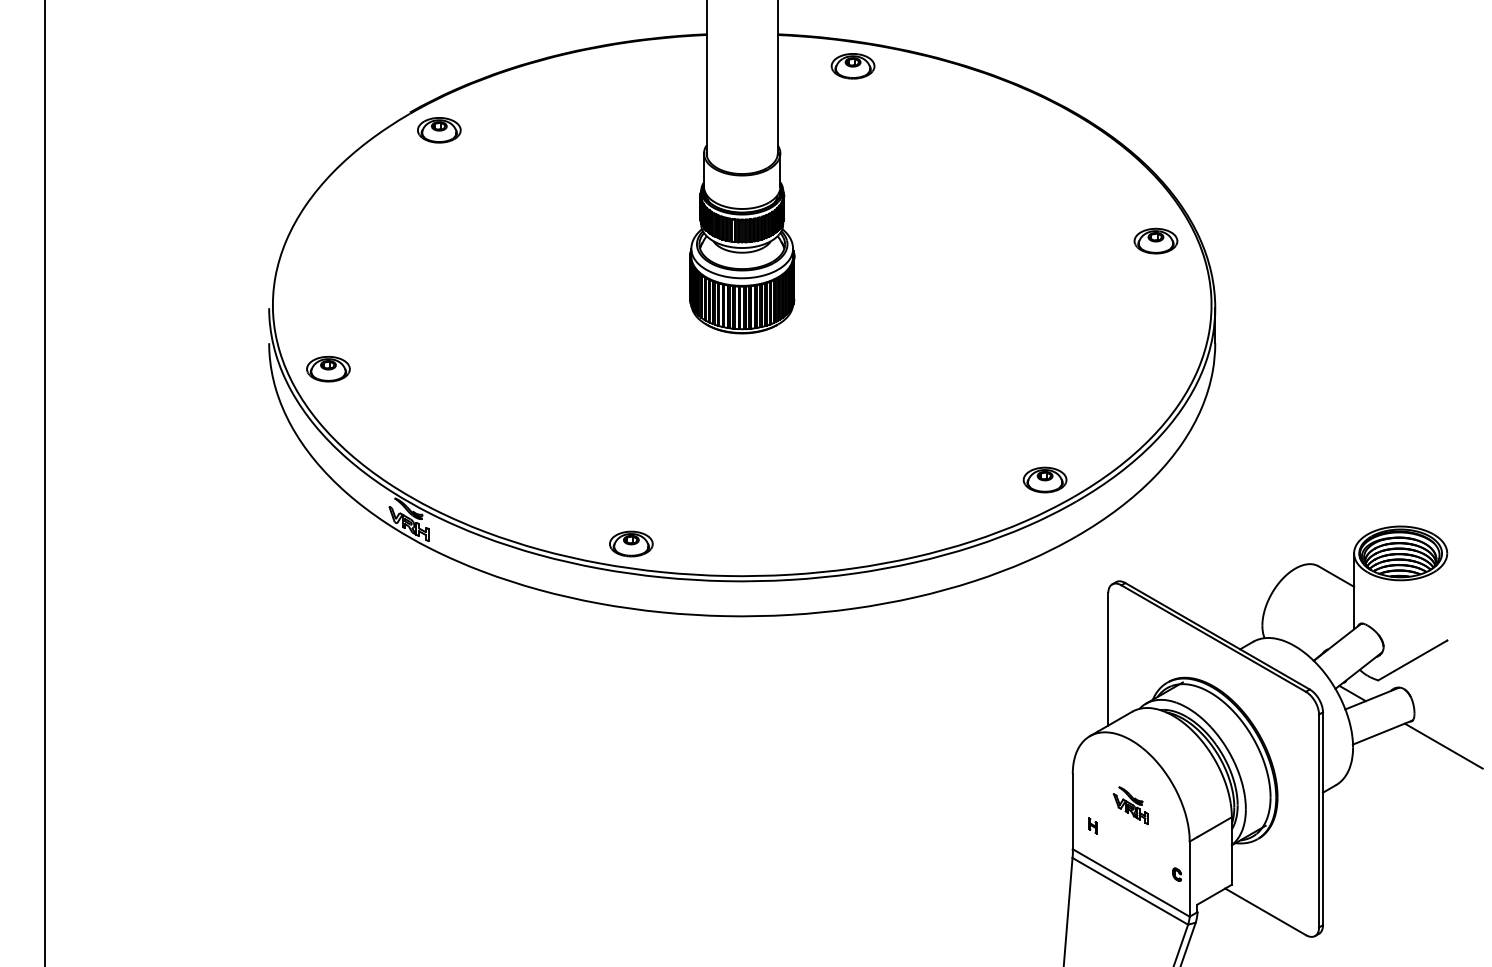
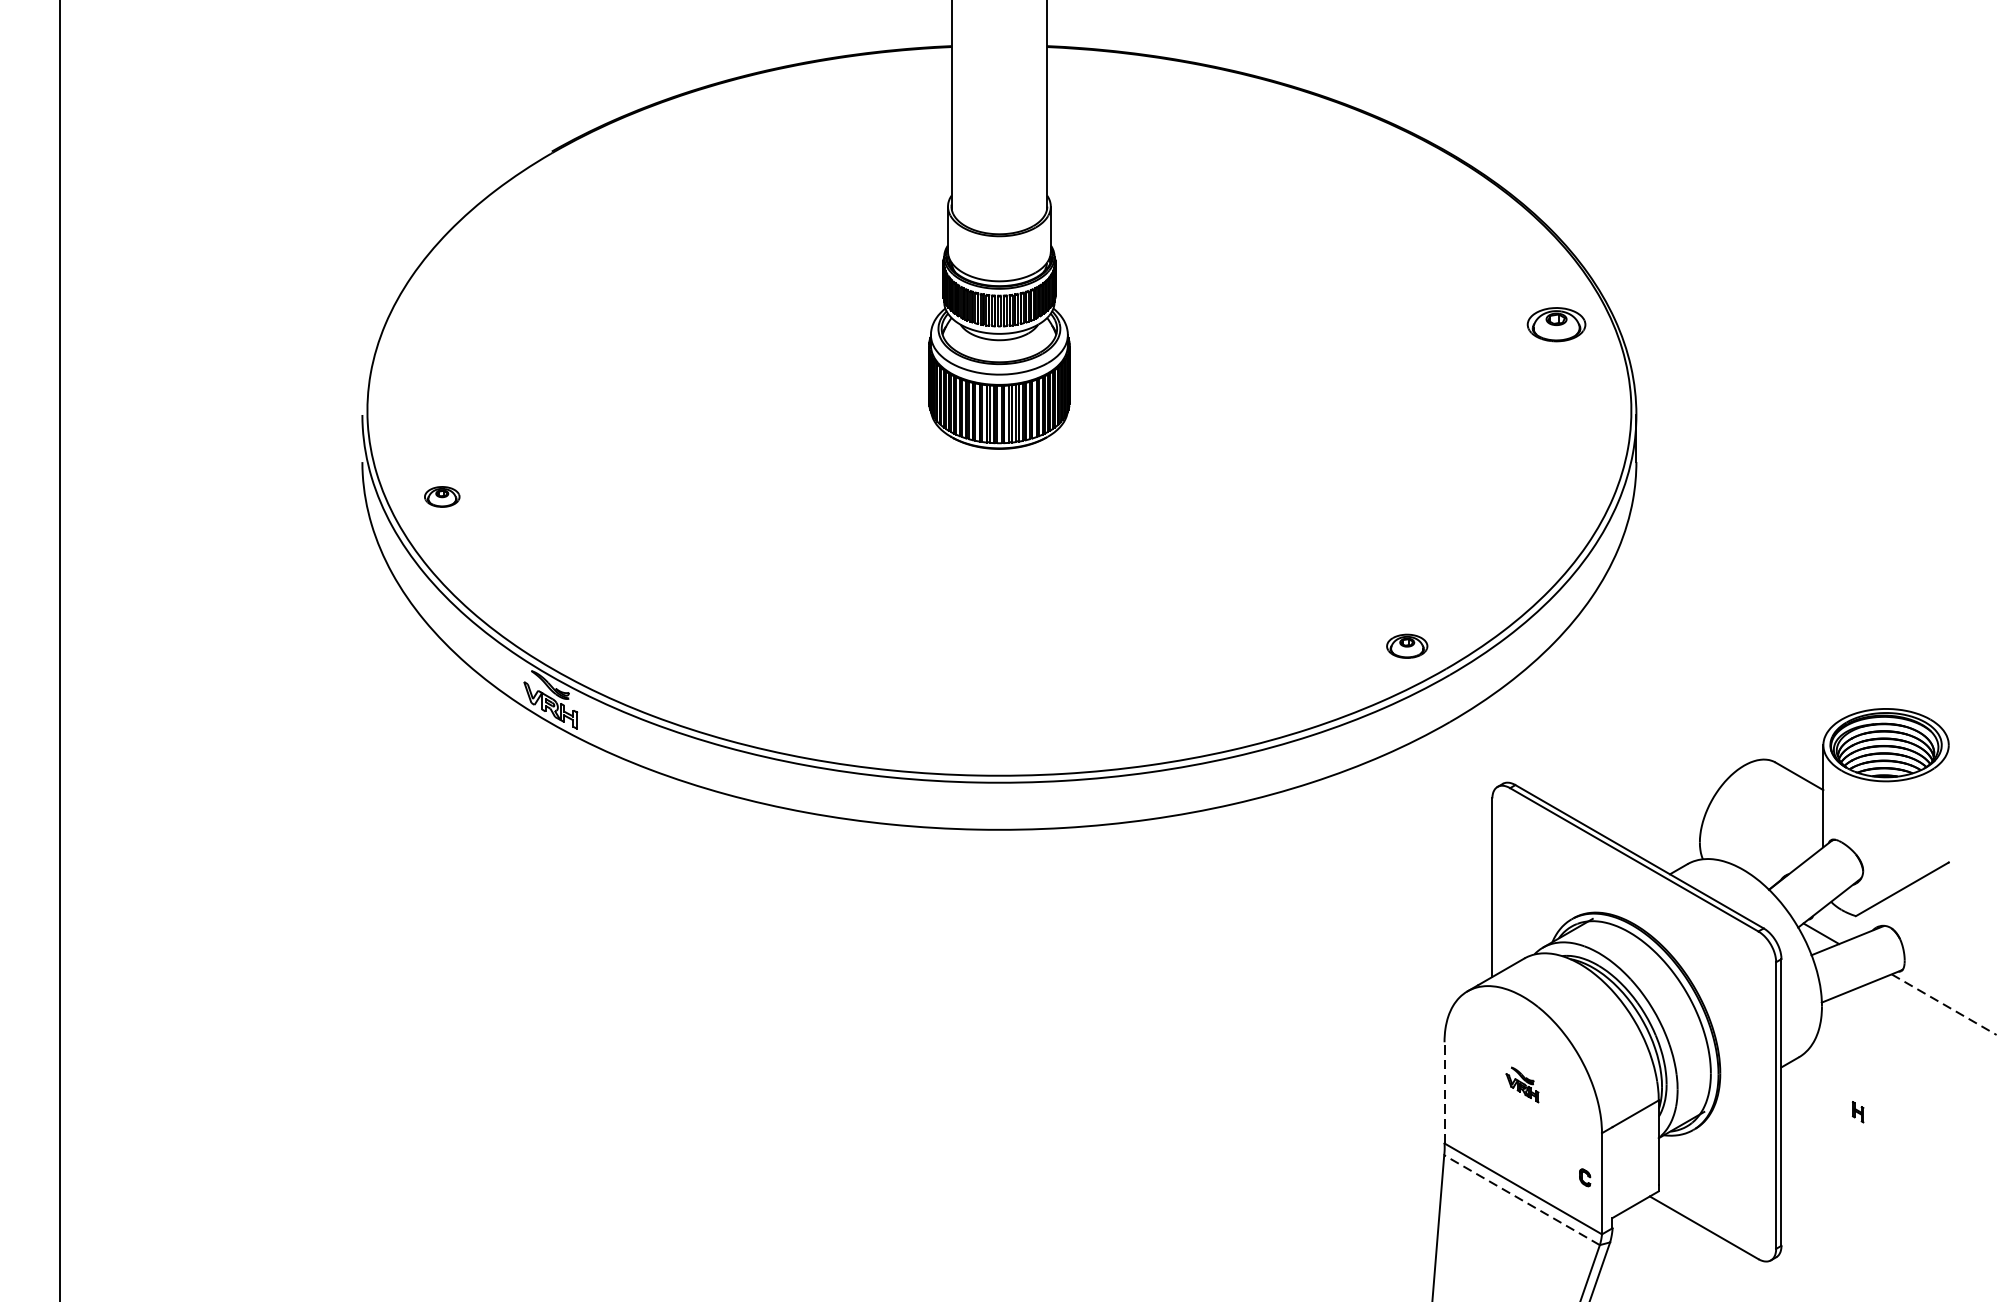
part: (852, 66) -> (1147, 89), removed
part: (439, 130) -> (591, 175), removed
part: (328, 368) -> (442, 496), size x0.6
part: (1044, 479) -> (1406, 645), size x0.7
part: (631, 543) -> (850, 731), removed
line: (1443, 746) -> (1943, 1005), solid -> dashed
part: (1130, 805) -> (1522, 1084), size x0.7
line: (1072, 811) -> (1444, 1092), solid -> dashed
part: (1092, 825) -> (1857, 1111), moved
line: (1130, 891) -> (1522, 1200), solid -> dashed

